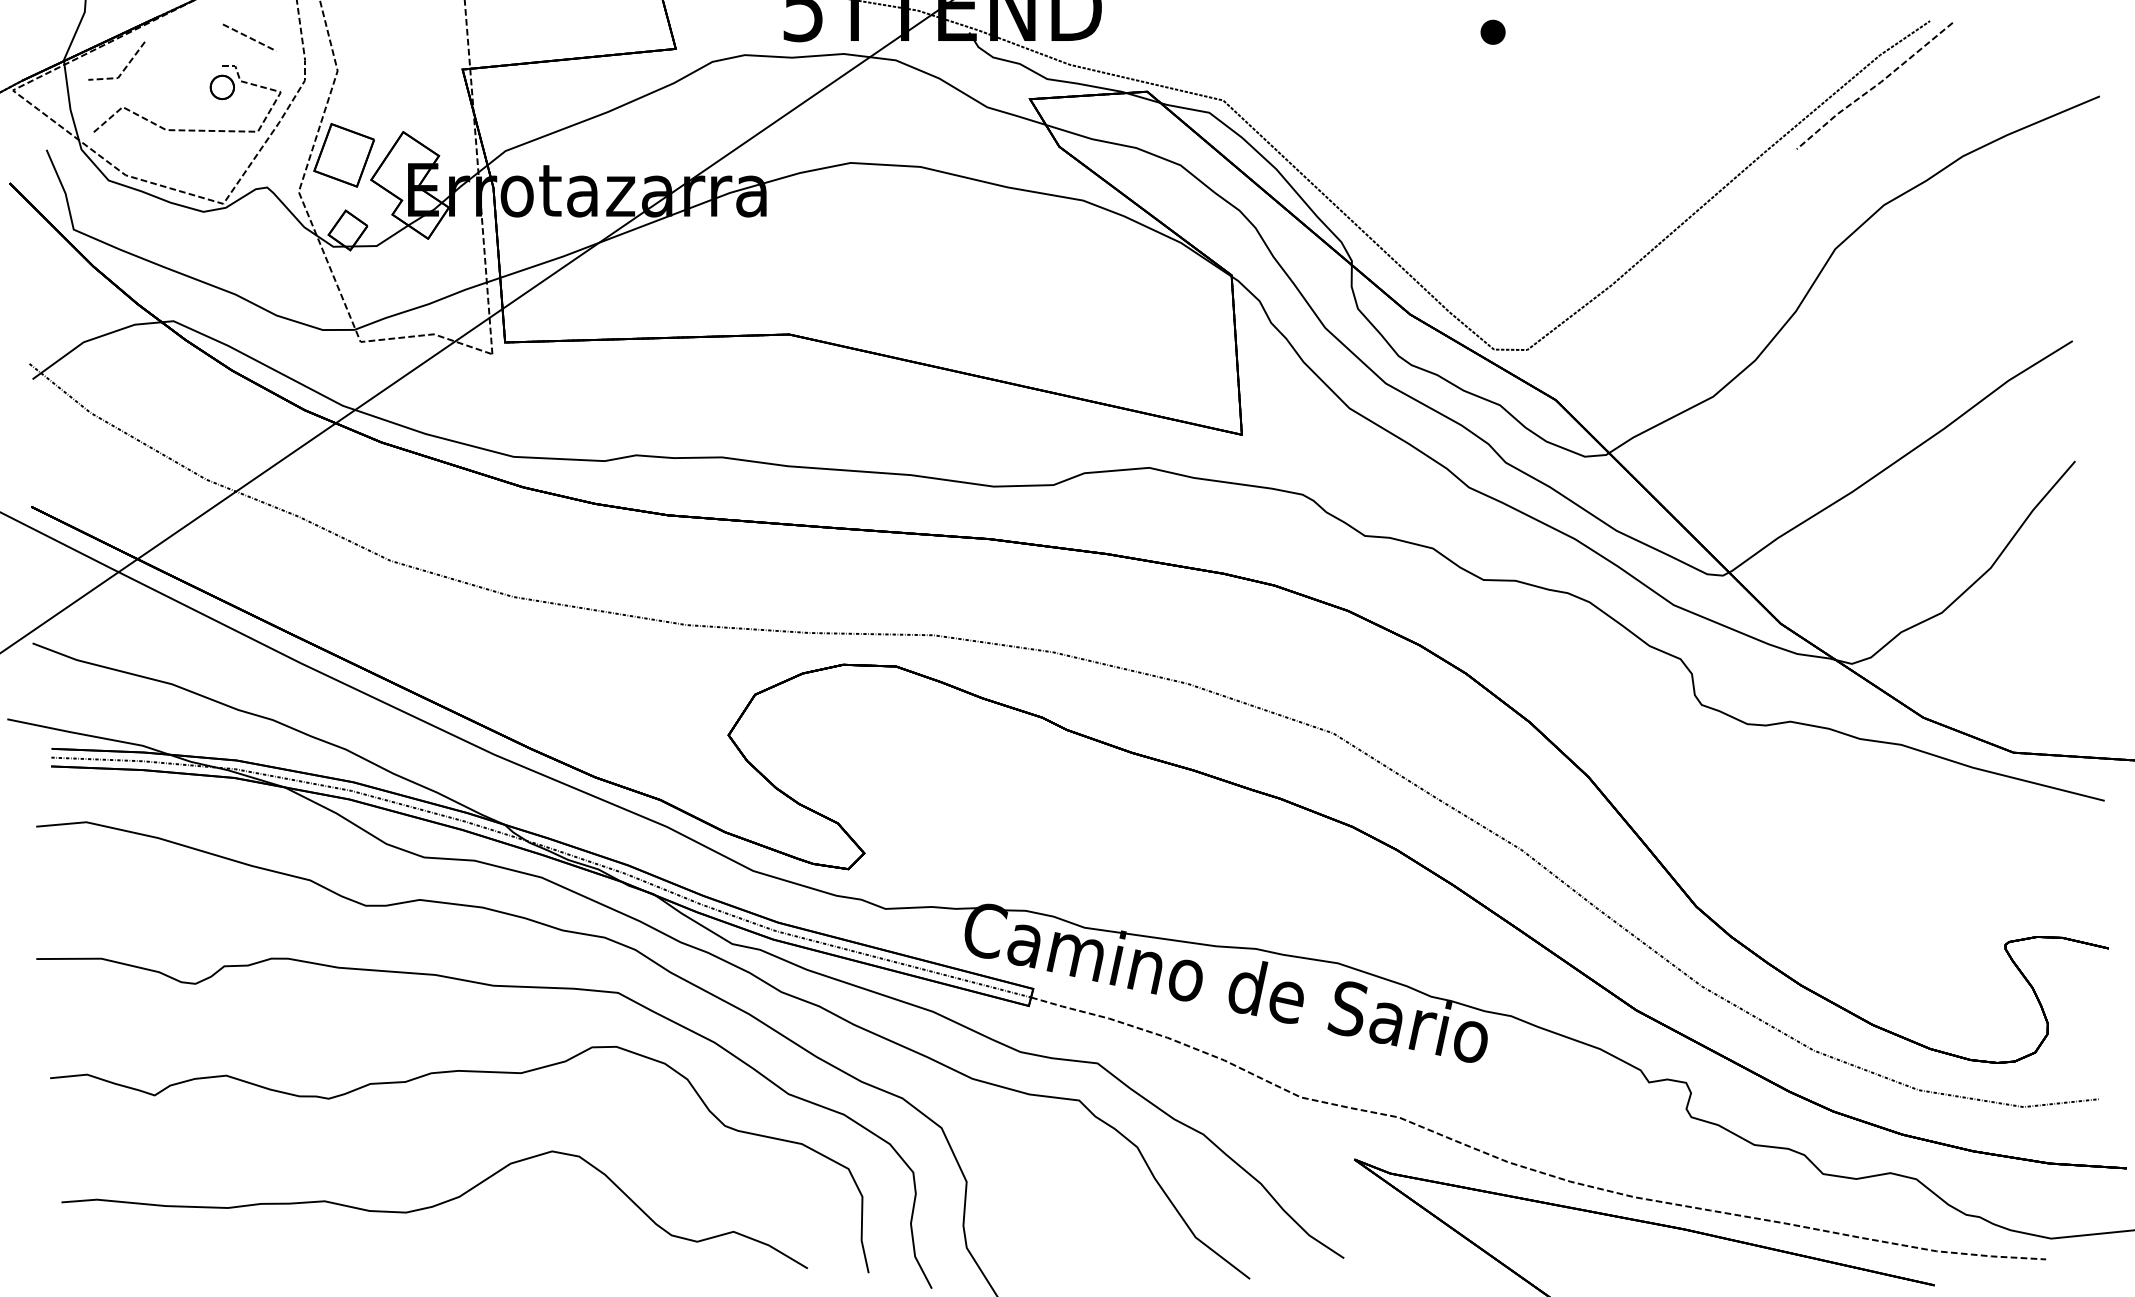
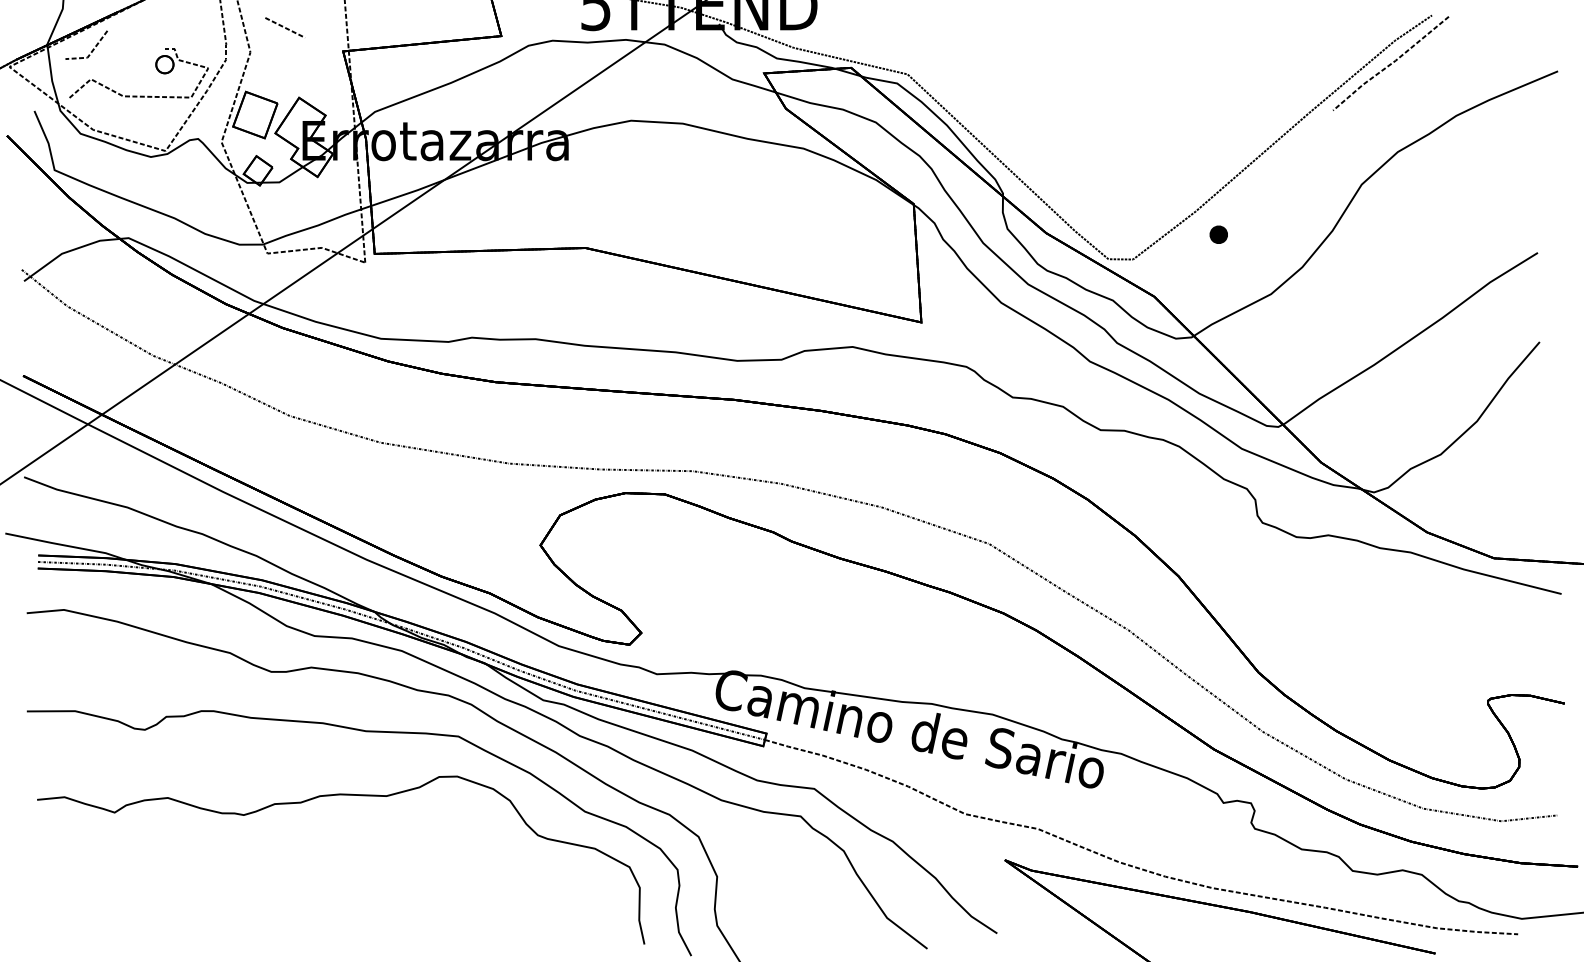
part: (1492, 31) -> (1218, 234), moved
line: (247, 35) -> (283, 26), moved
curve: (434, 1207) -> (322, 895), removed

